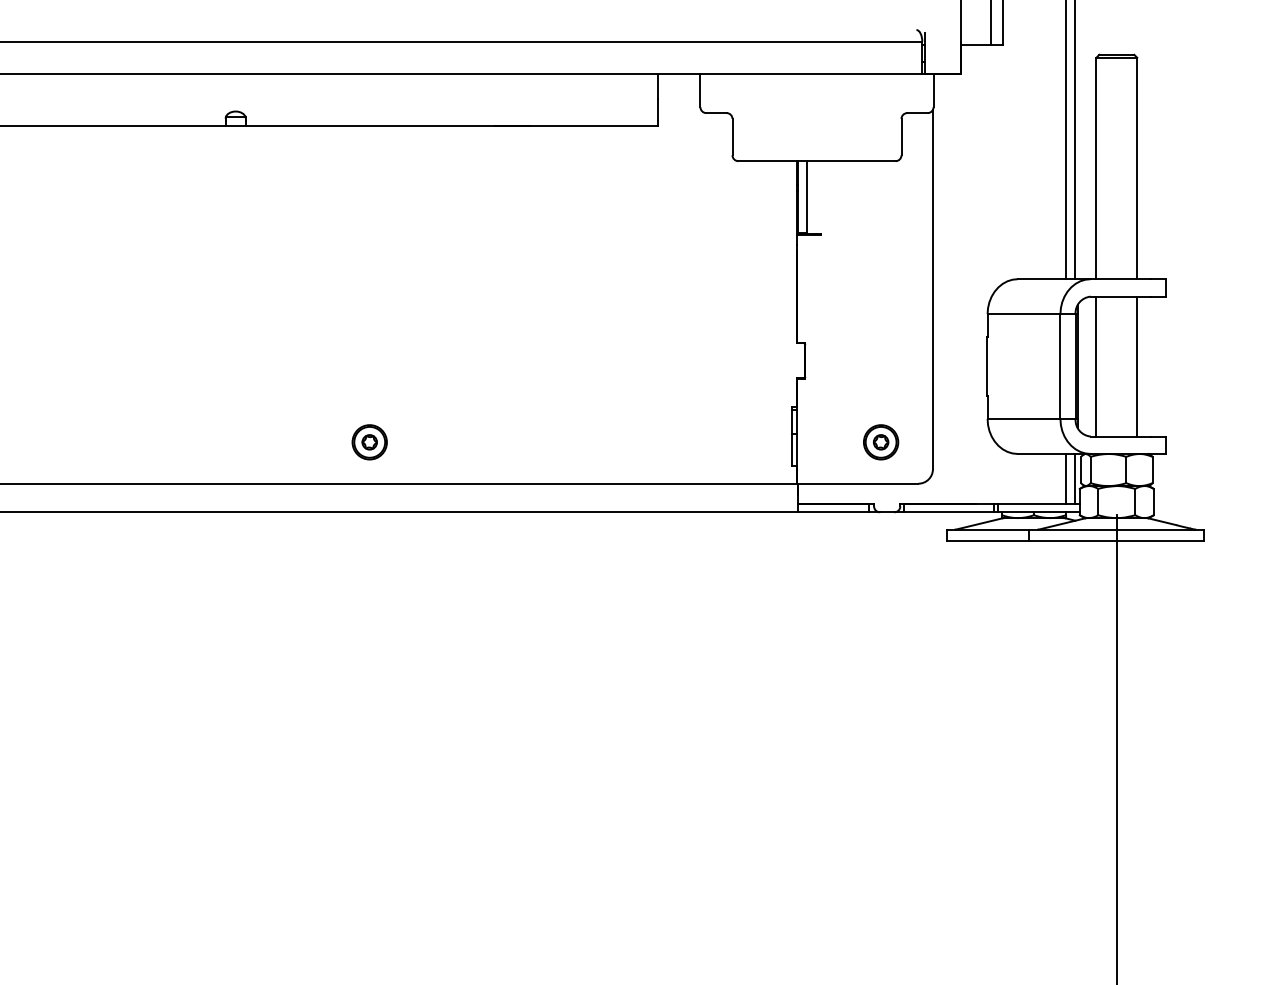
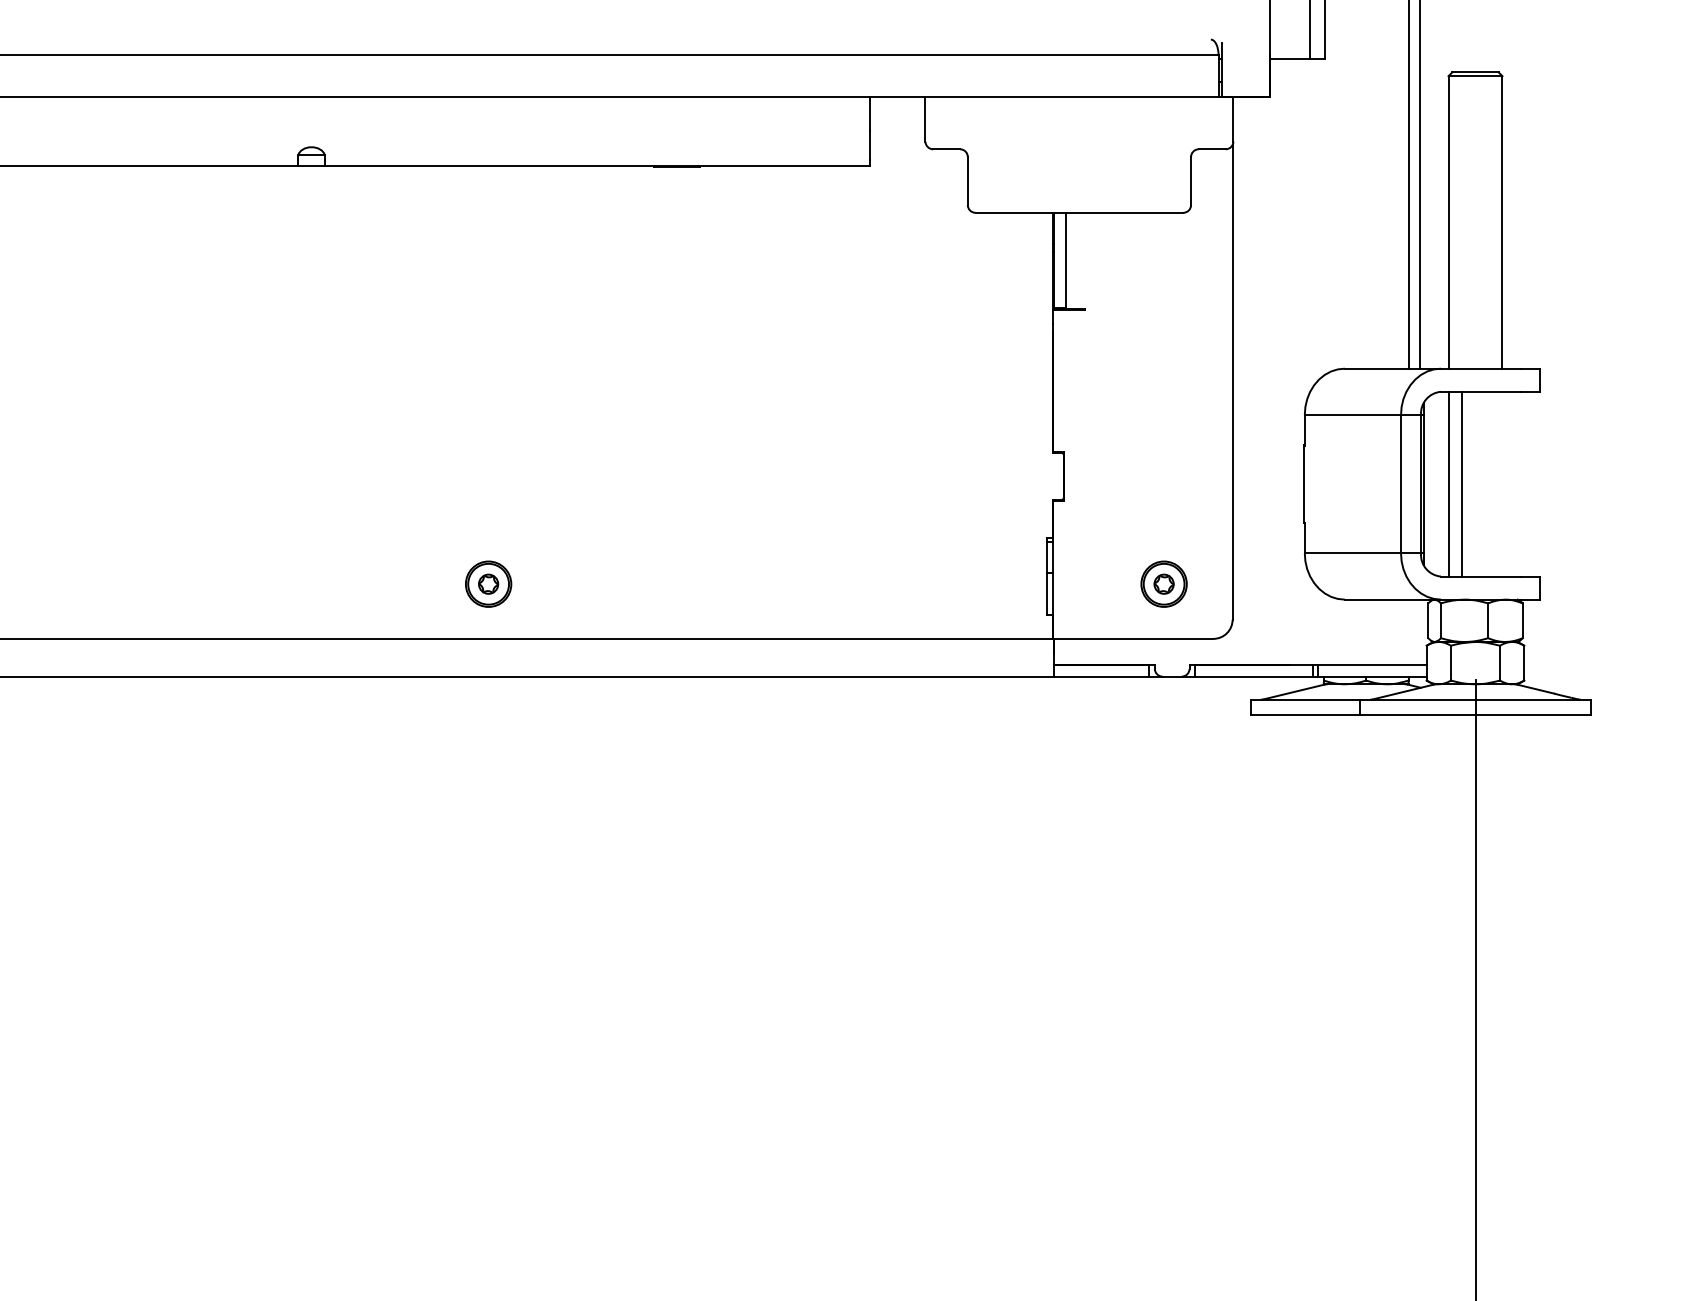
line: (1137, 366) -> (1462, 483), moved
line: (1066, 478) -> (1408, 632), removed
line: (1075, 478) -> (1420, 632), removed

